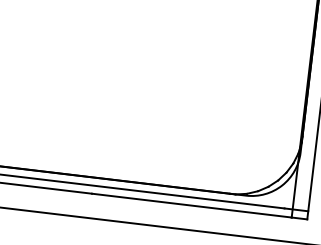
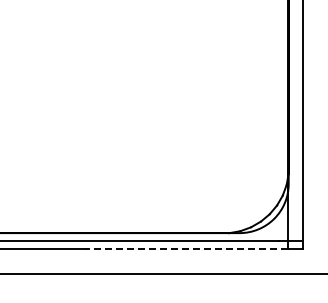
line: (191, 205) -> (186, 249), solid -> dashed

